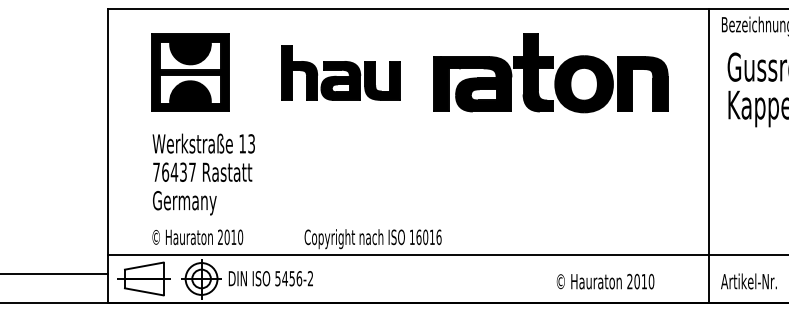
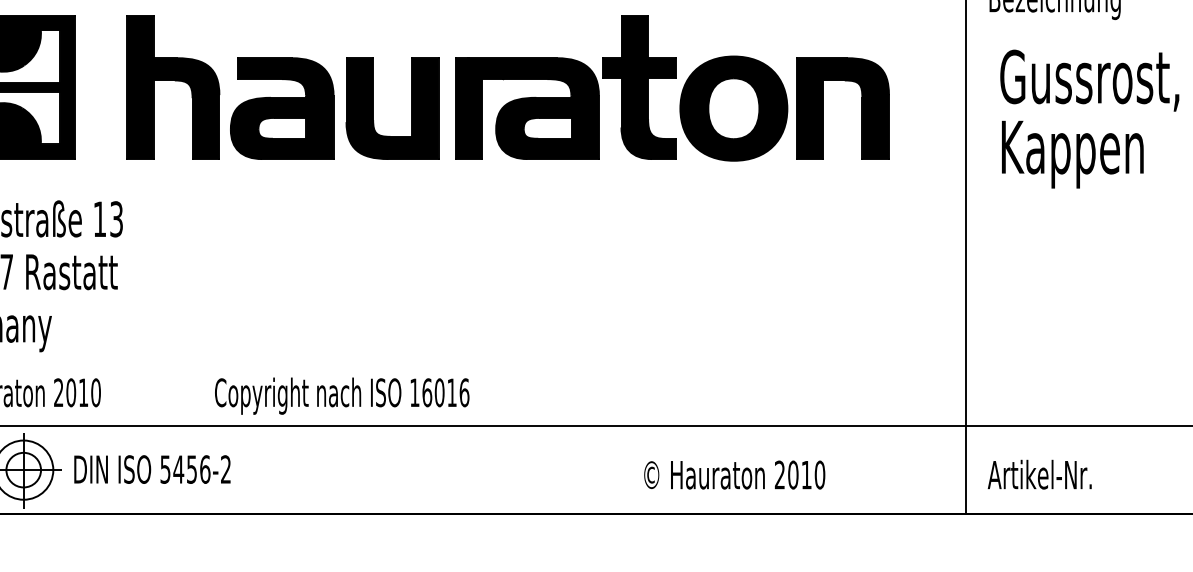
part: (340, 72) -> (281, 86), size x1.43
text: (605, 281) -> (734, 474), moved

